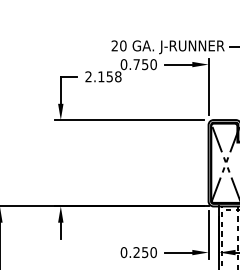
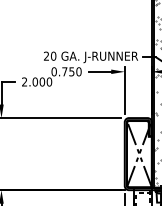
text: (109, 76) -> (42, 81), 2.158 -> 2.000

